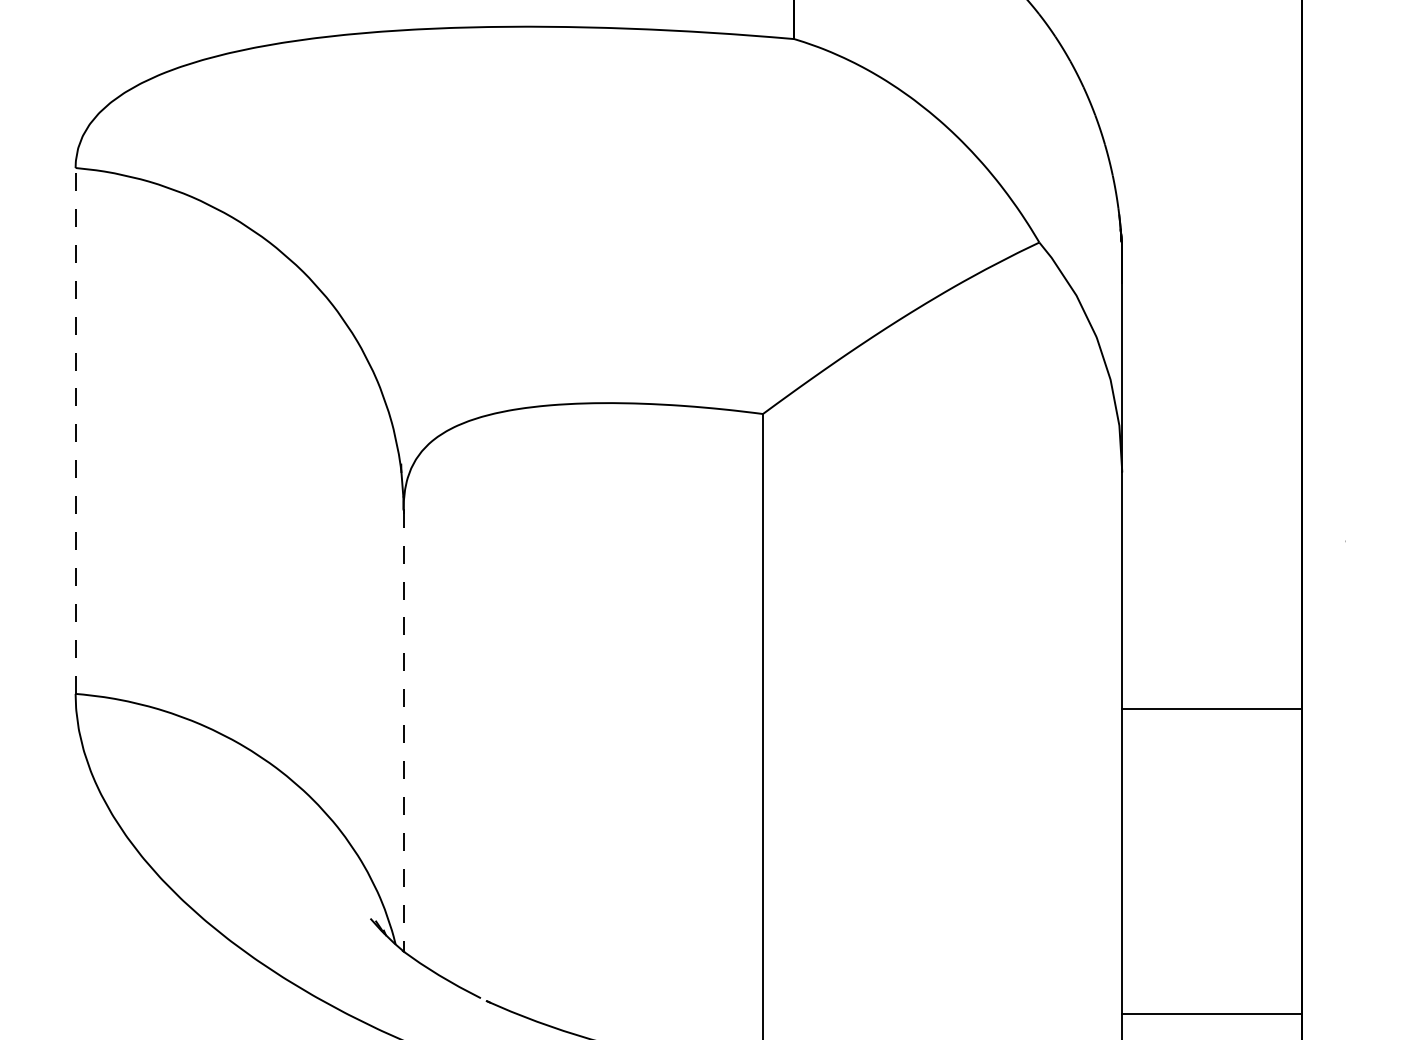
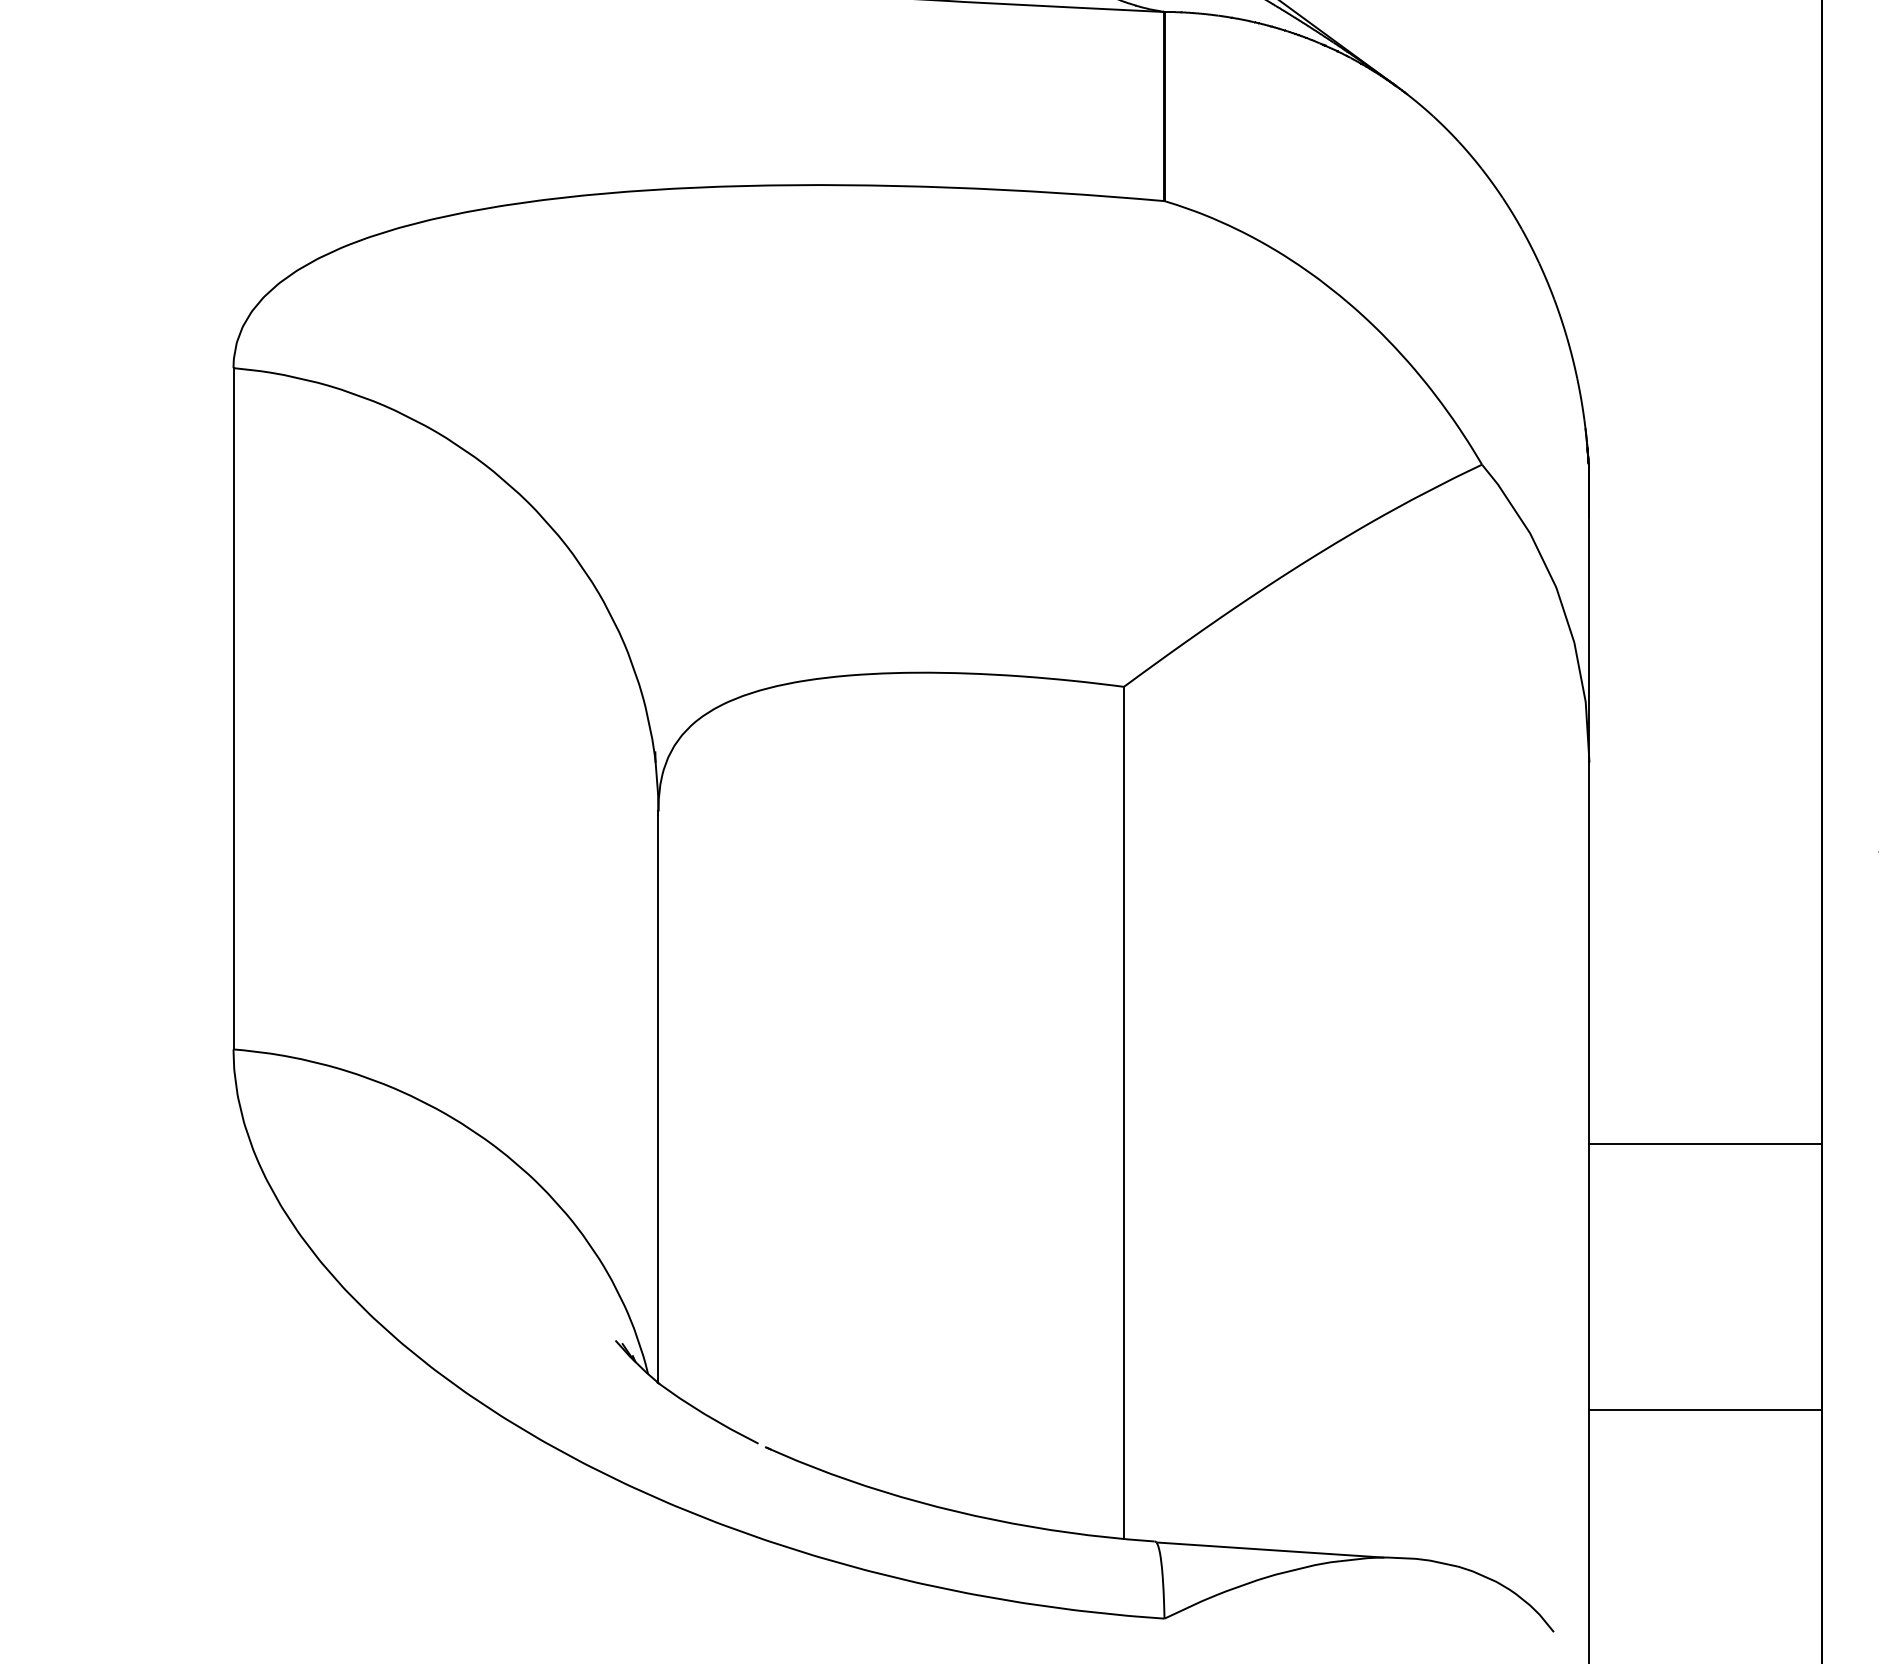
line: (75, 430) -> (233, 708), dashed -> solid
line: (1211, 708) -> (1705, 1144), moved
line: (403, 731) -> (658, 1097), dashed -> solid
line: (1211, 1014) -> (1705, 1410), moved

